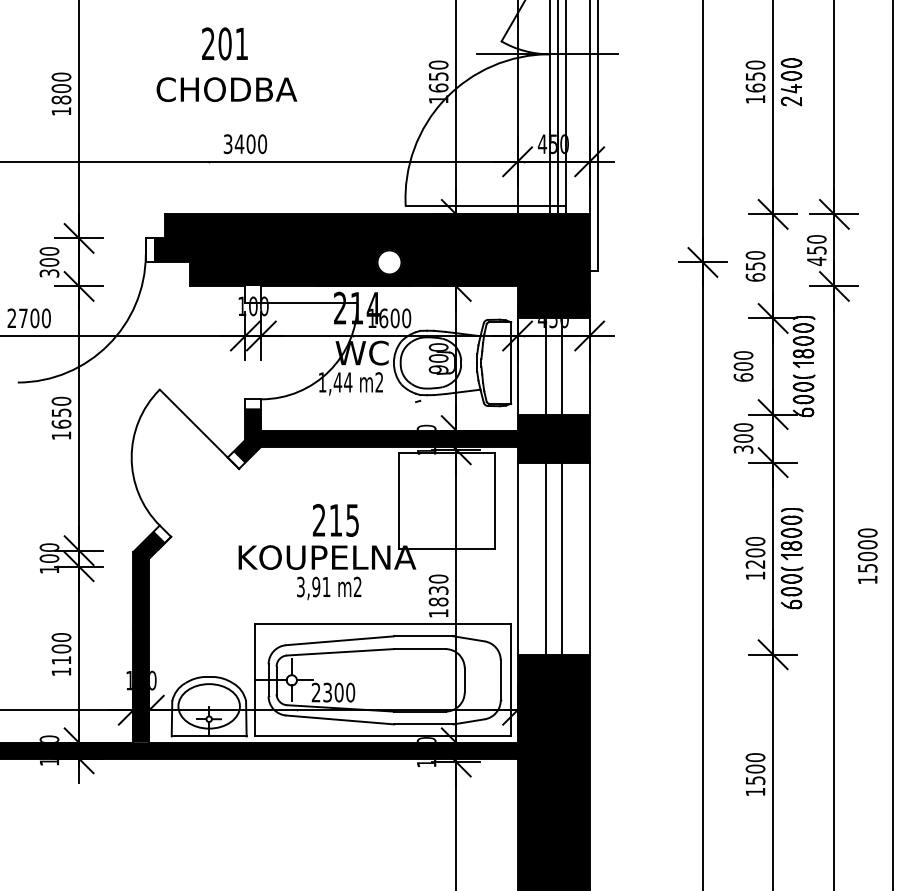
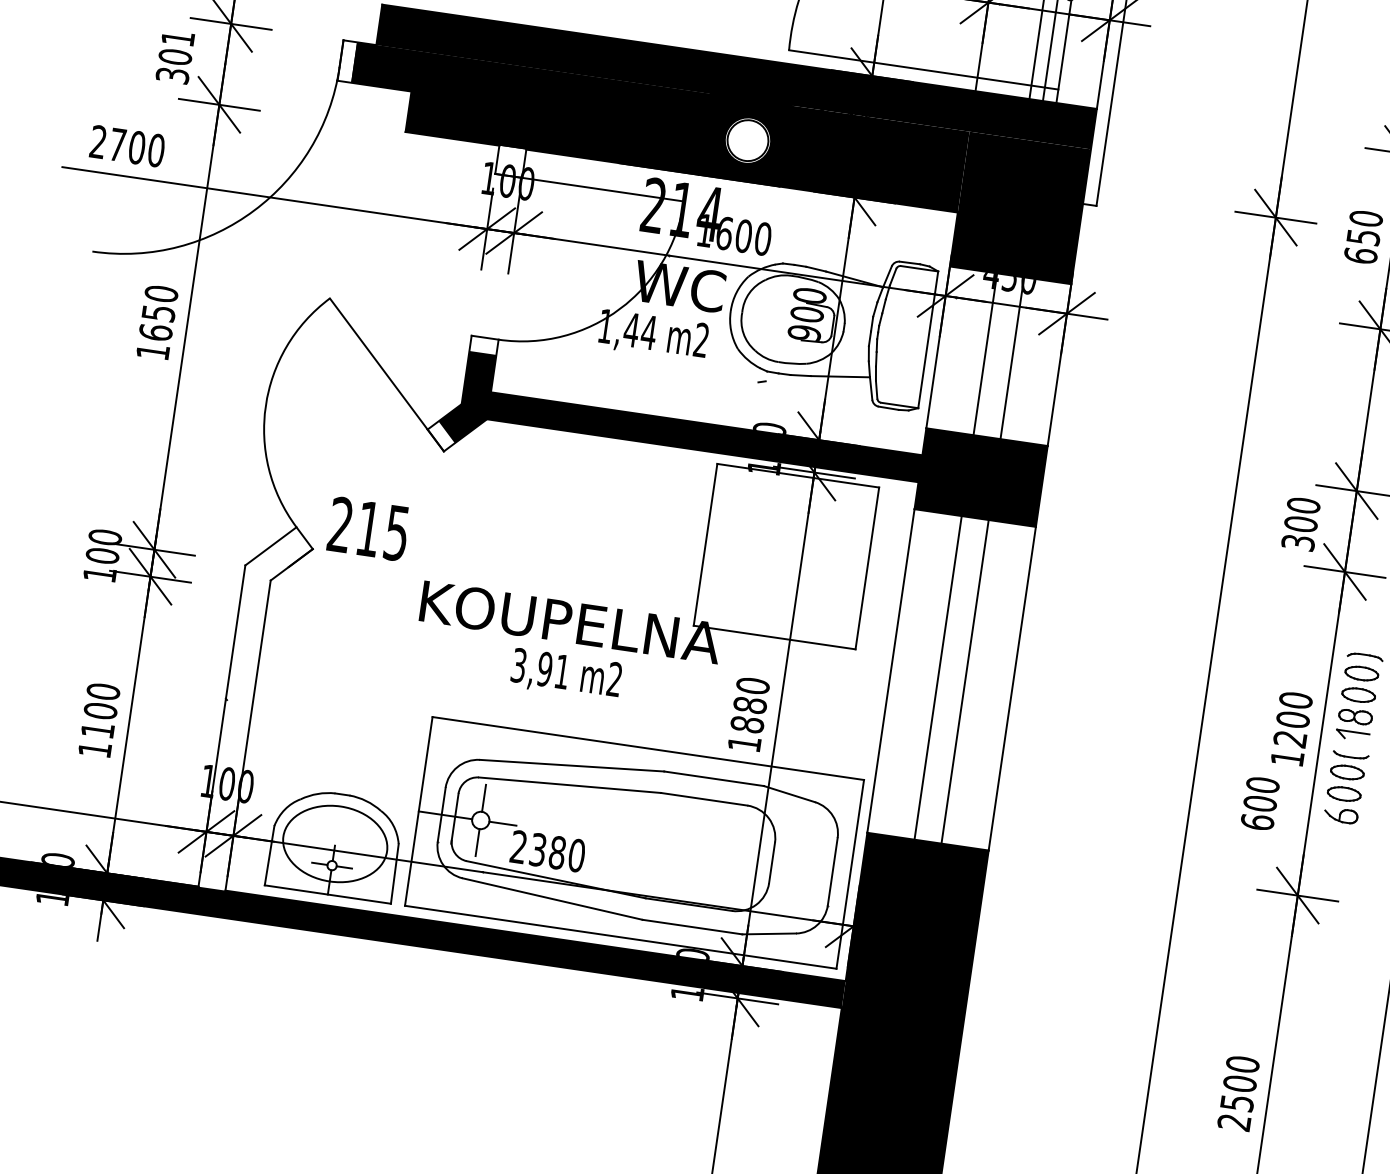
text: (49, 251) -> (178, 38), 300 -> 301
text: (743, 366) -> (1260, 803), moved
text: (335, 520) -> (367, 529), moved
text: (438, 590) -> (749, 705), 1830 -> 1880
fill: (149, 636) -> (251, 711), removed
text: (338, 692) -> (556, 852), 2300 -> 2380
text: (754, 792) -> (1232, 1123), 1500 -> 2500

